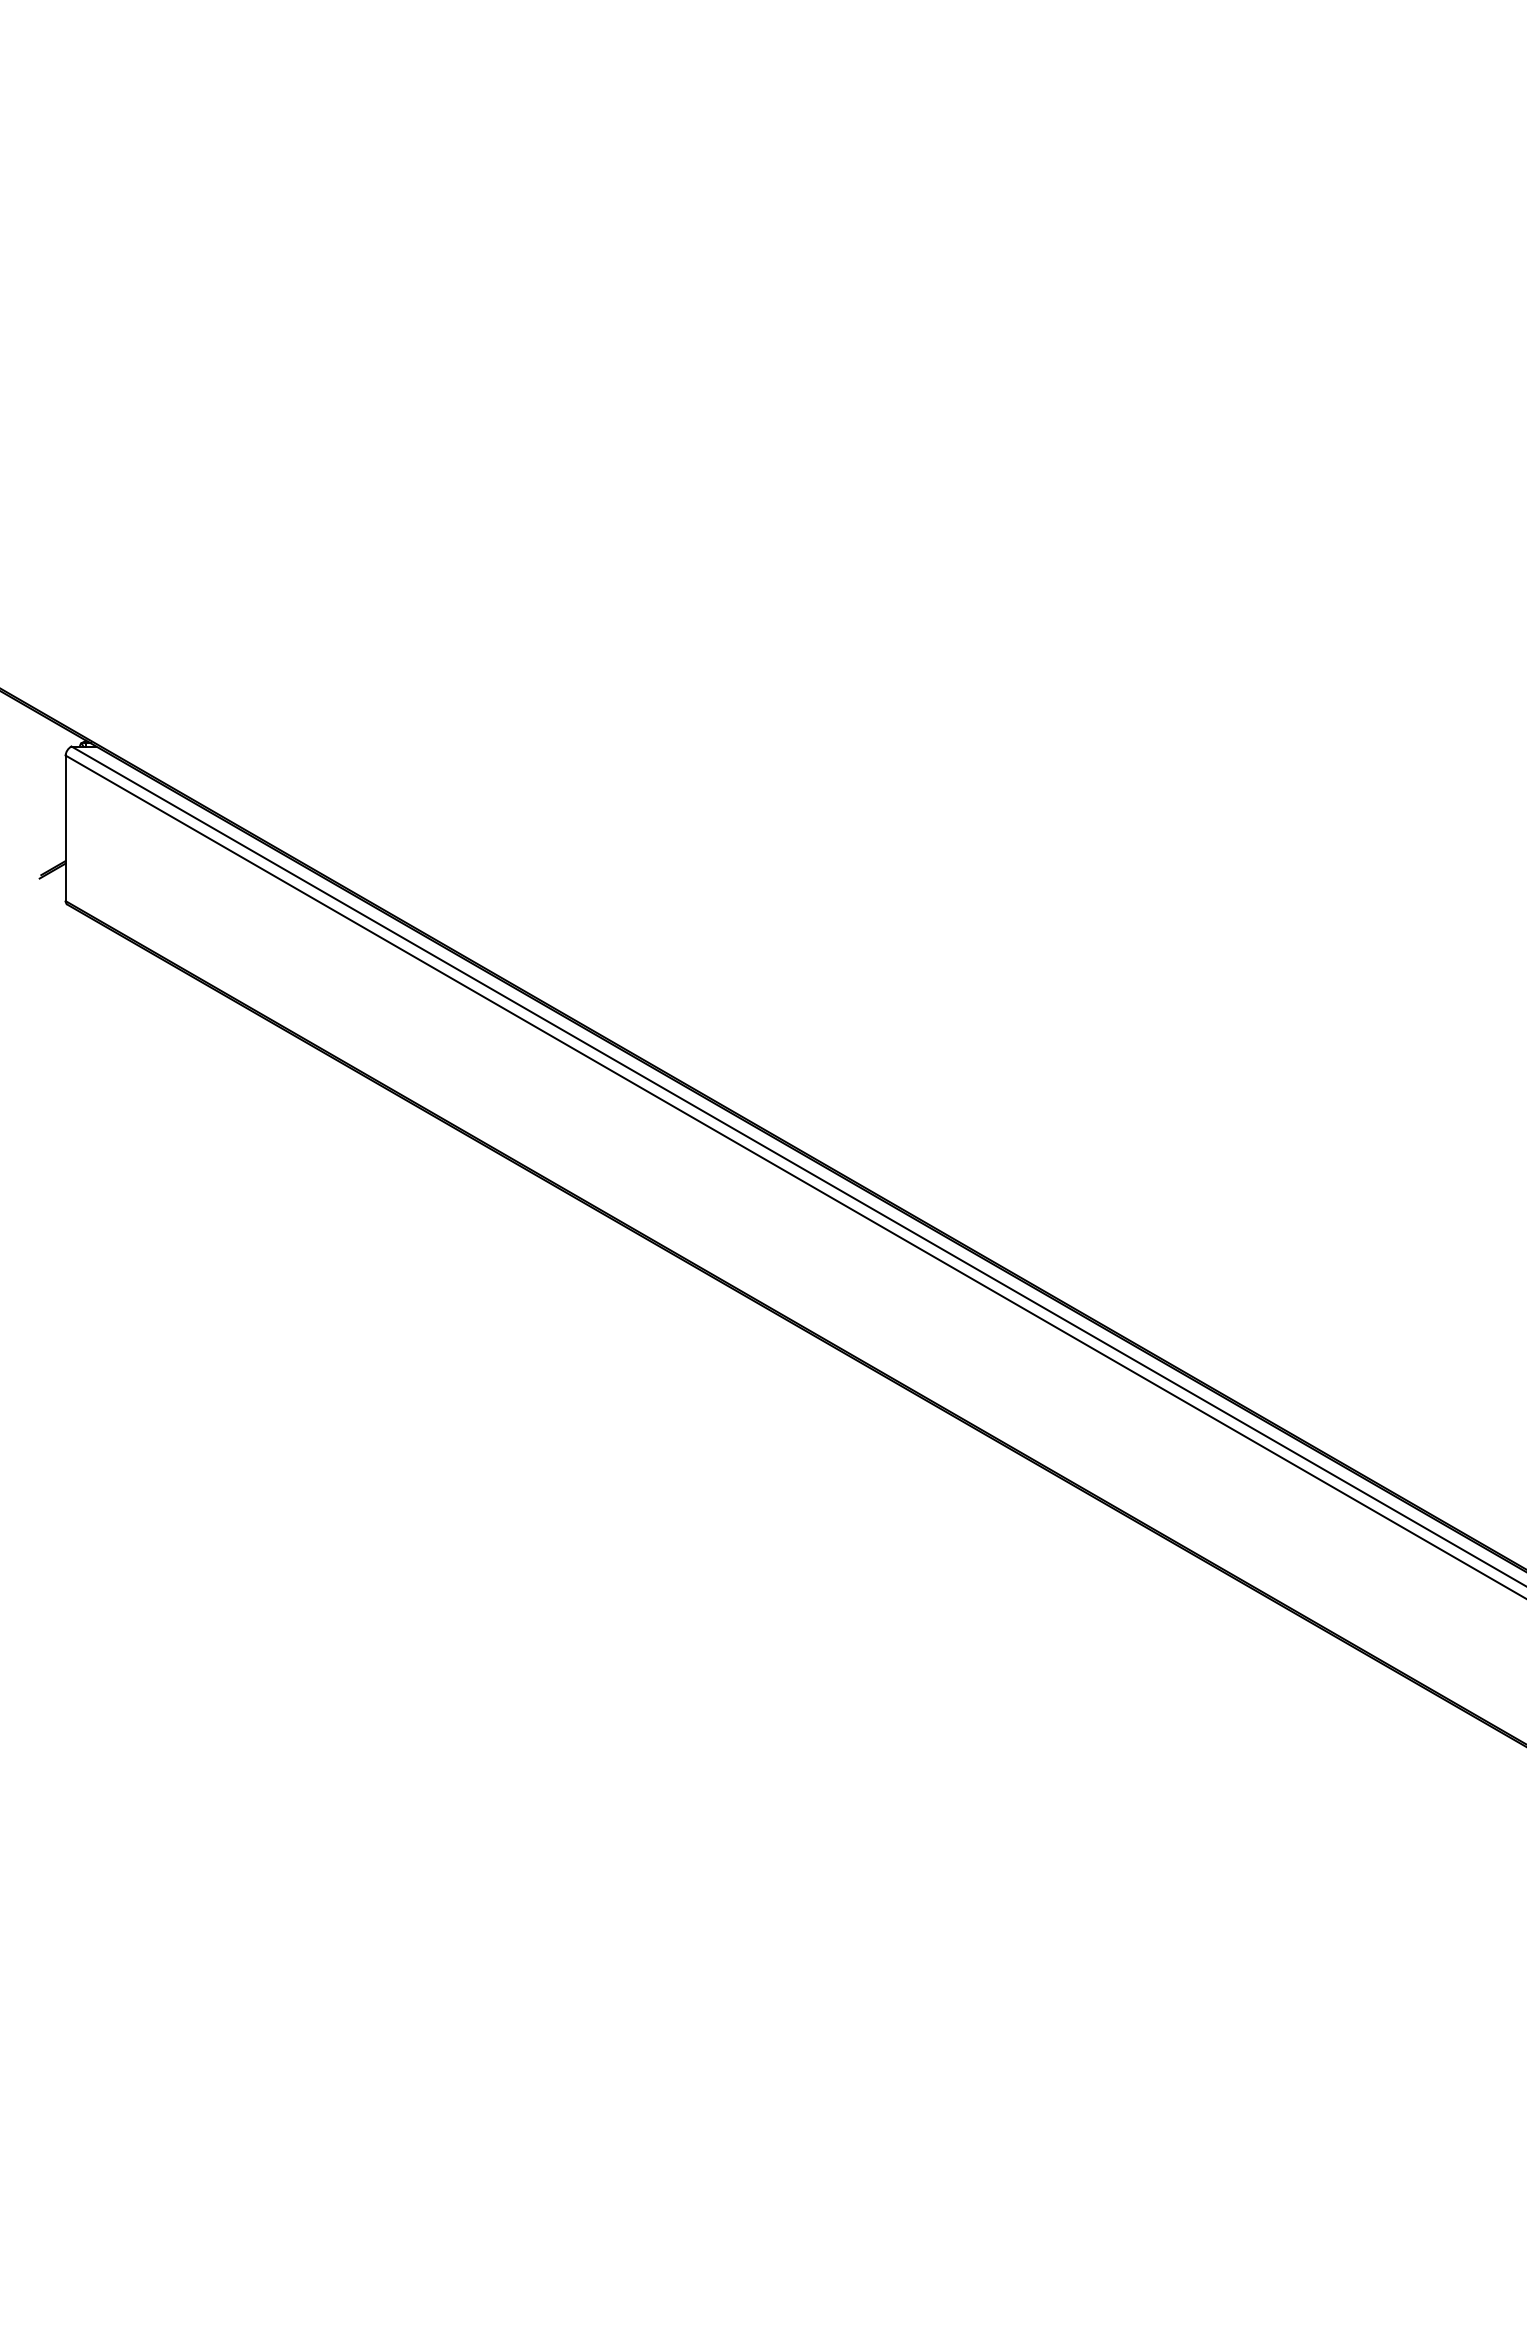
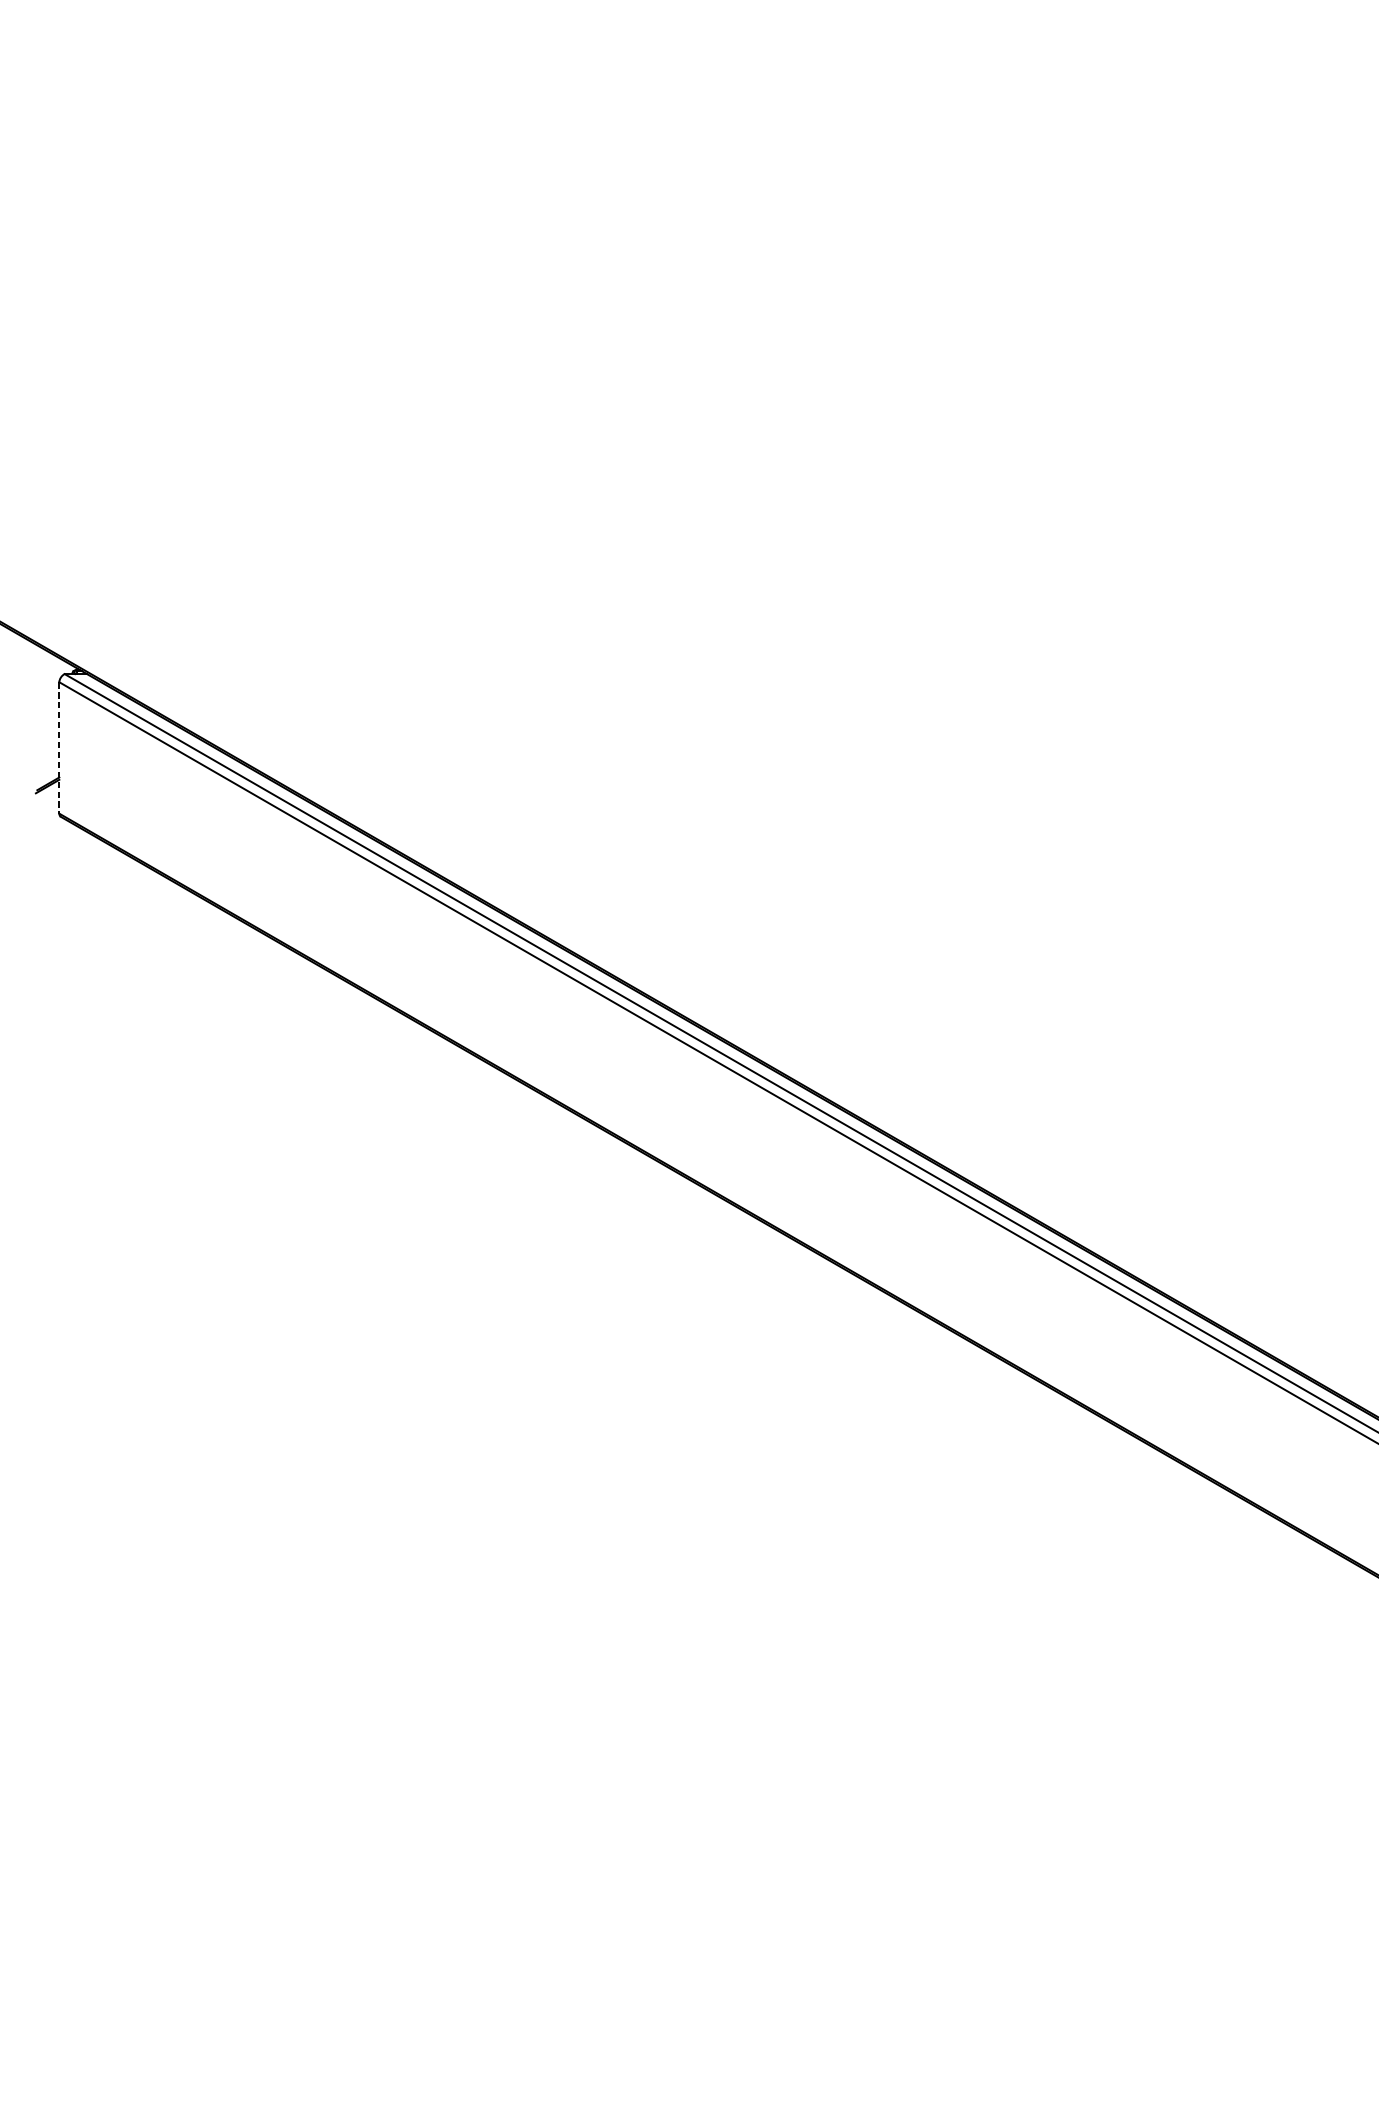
line: (65, 828) -> (59, 748), solid -> dashed

